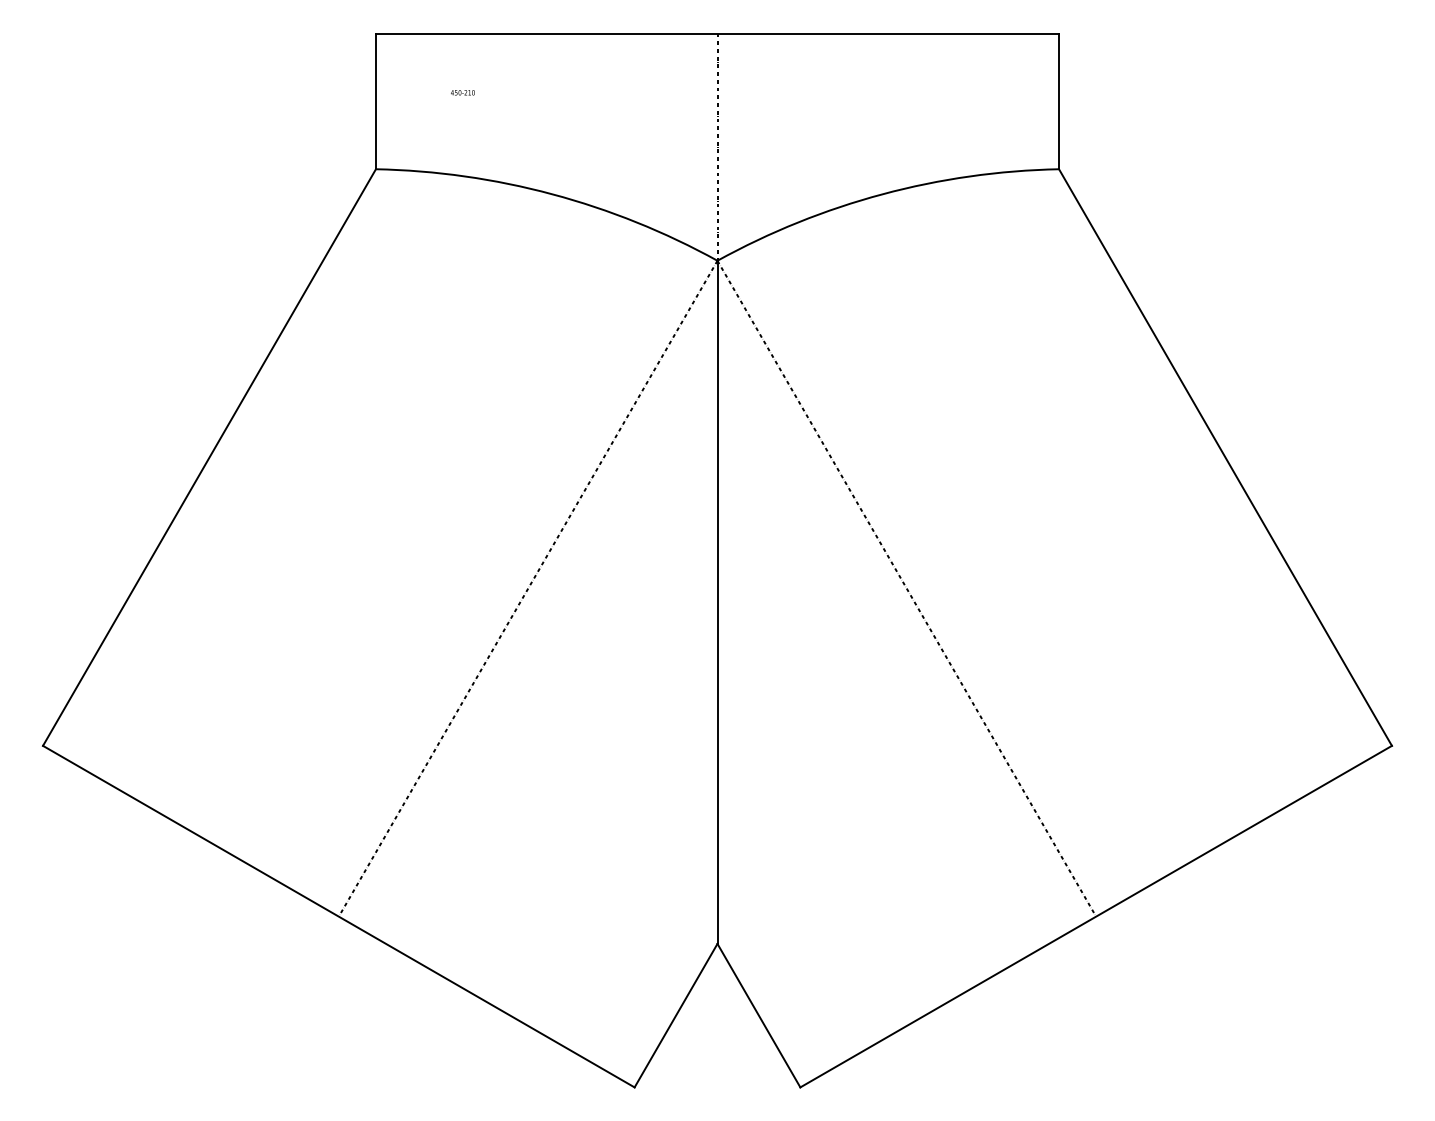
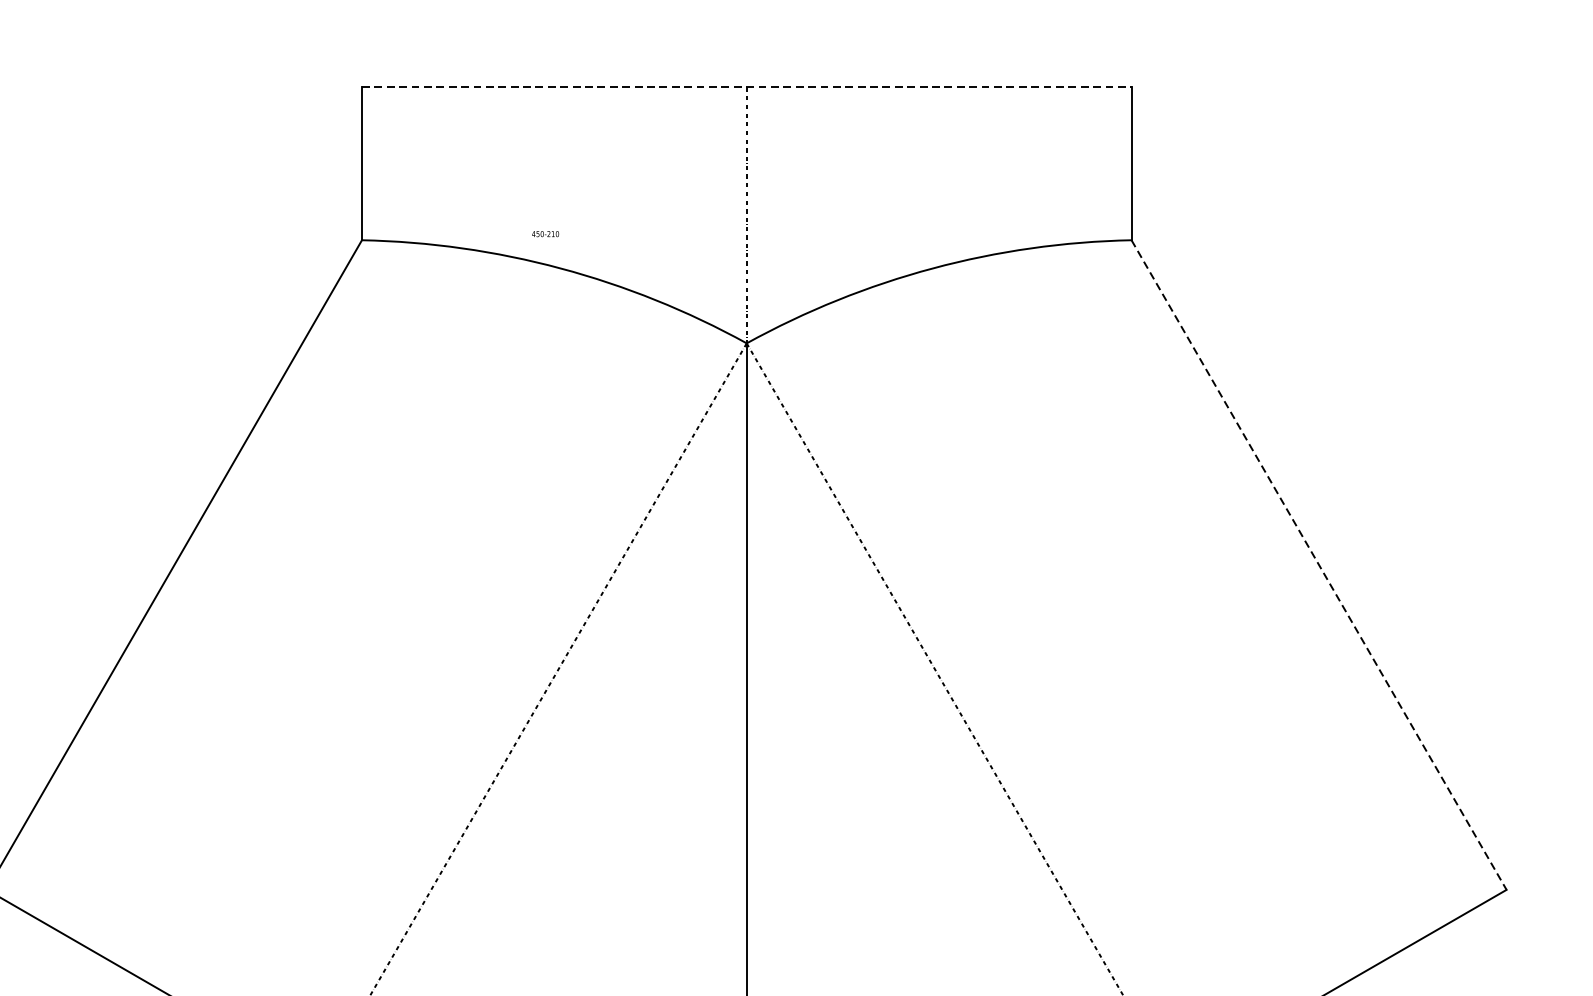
line: (717, 33) -> (746, 87), solid -> dashed
text: (462, 92) -> (545, 233), moved
line: (1225, 457) -> (1319, 564), solid -> dashed

